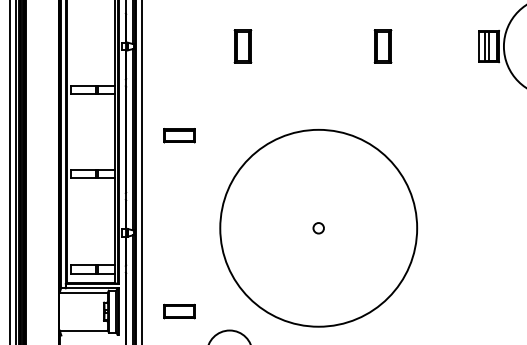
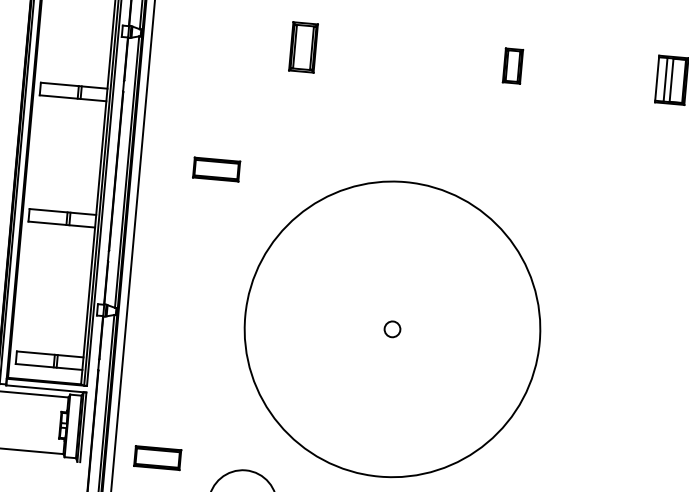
part: (382, 46) -> (512, 66), size x0.7
part: (179, 135) -> (216, 169), moved
part: (179, 311) -> (157, 457), moved

